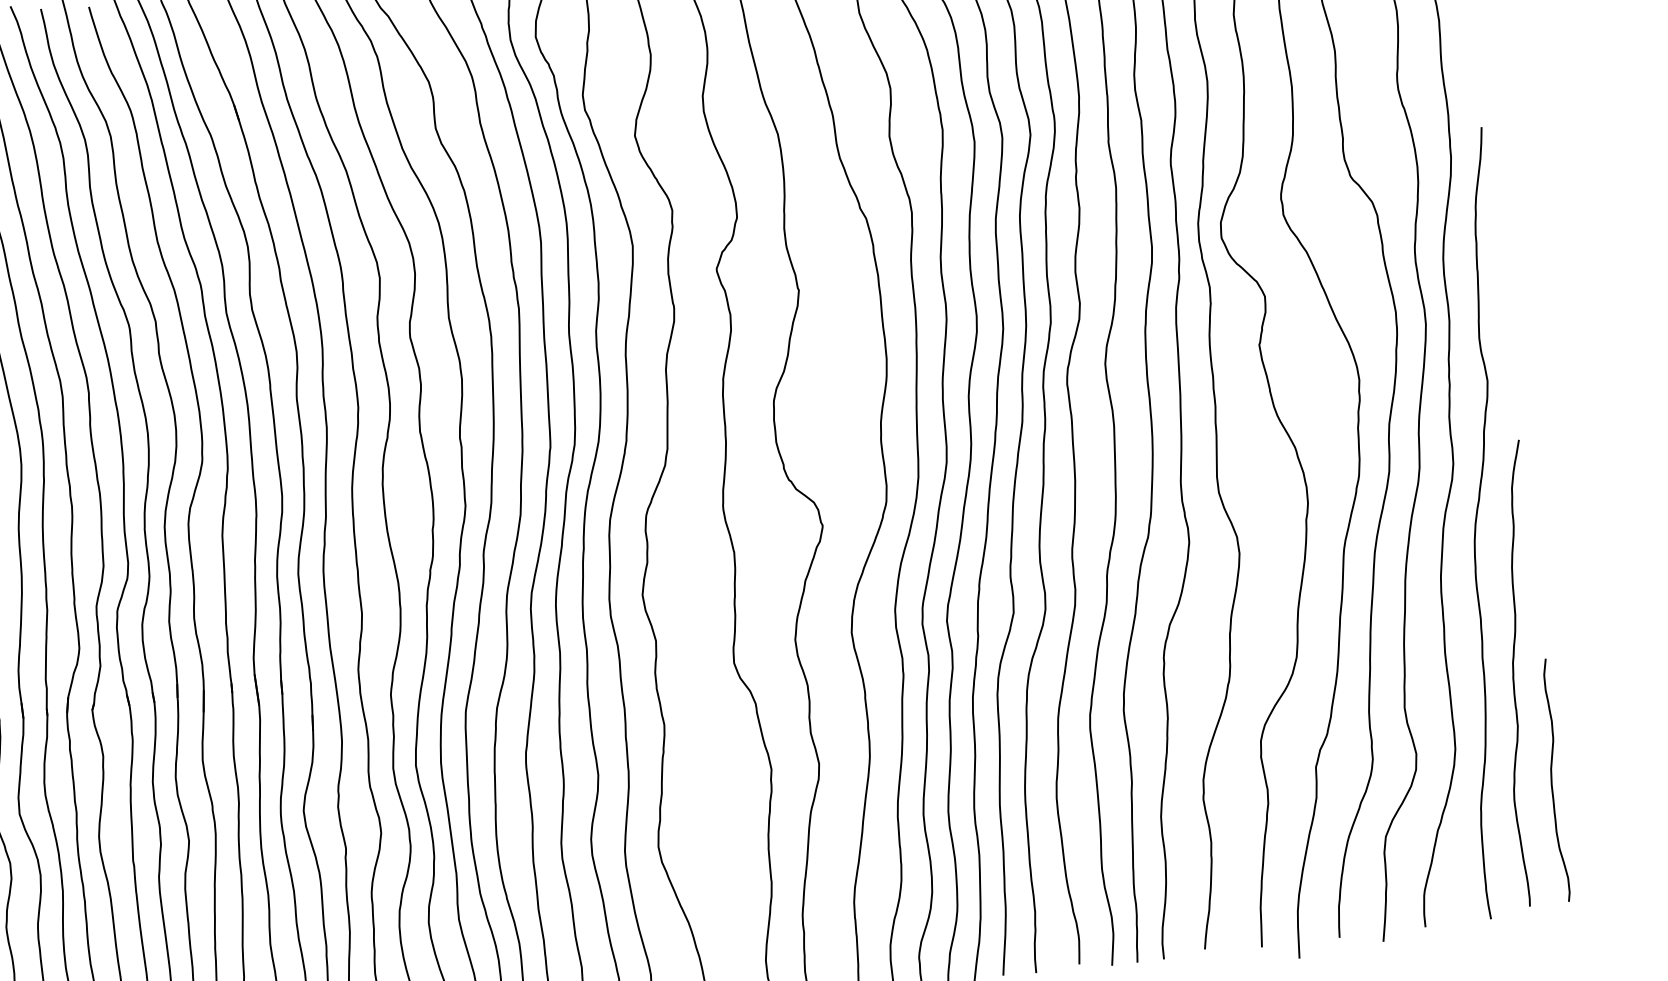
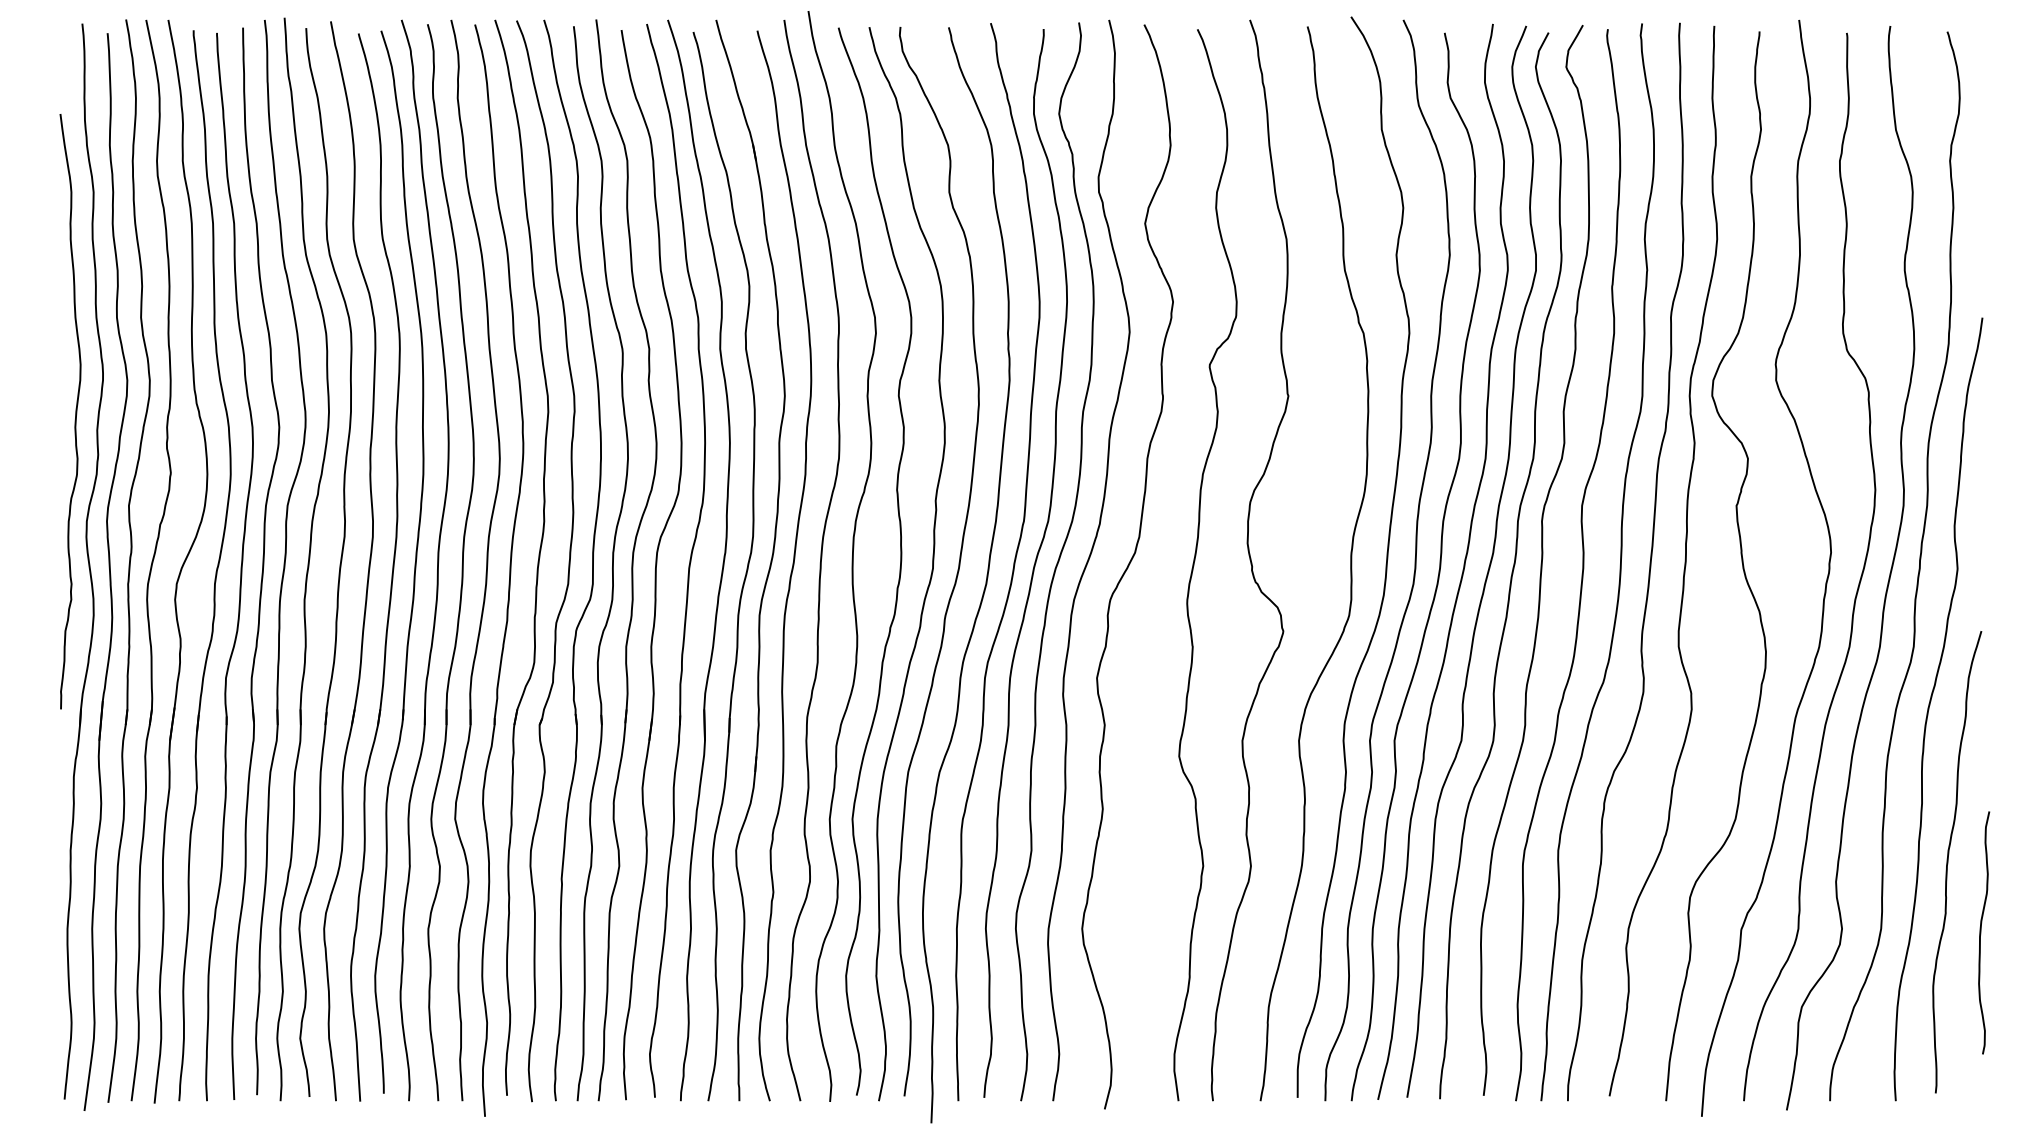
curve: (1552, 780) -> (1981, 932), moved

